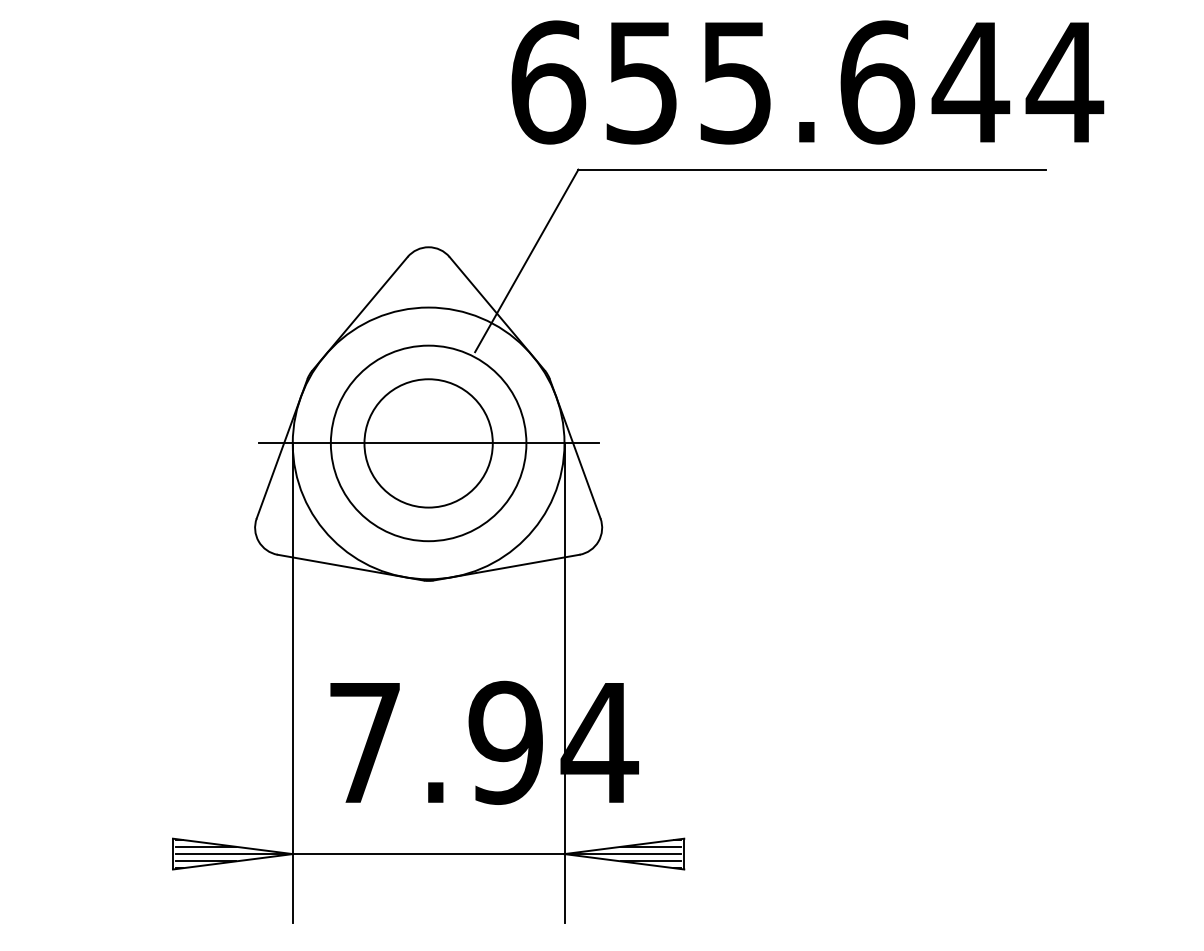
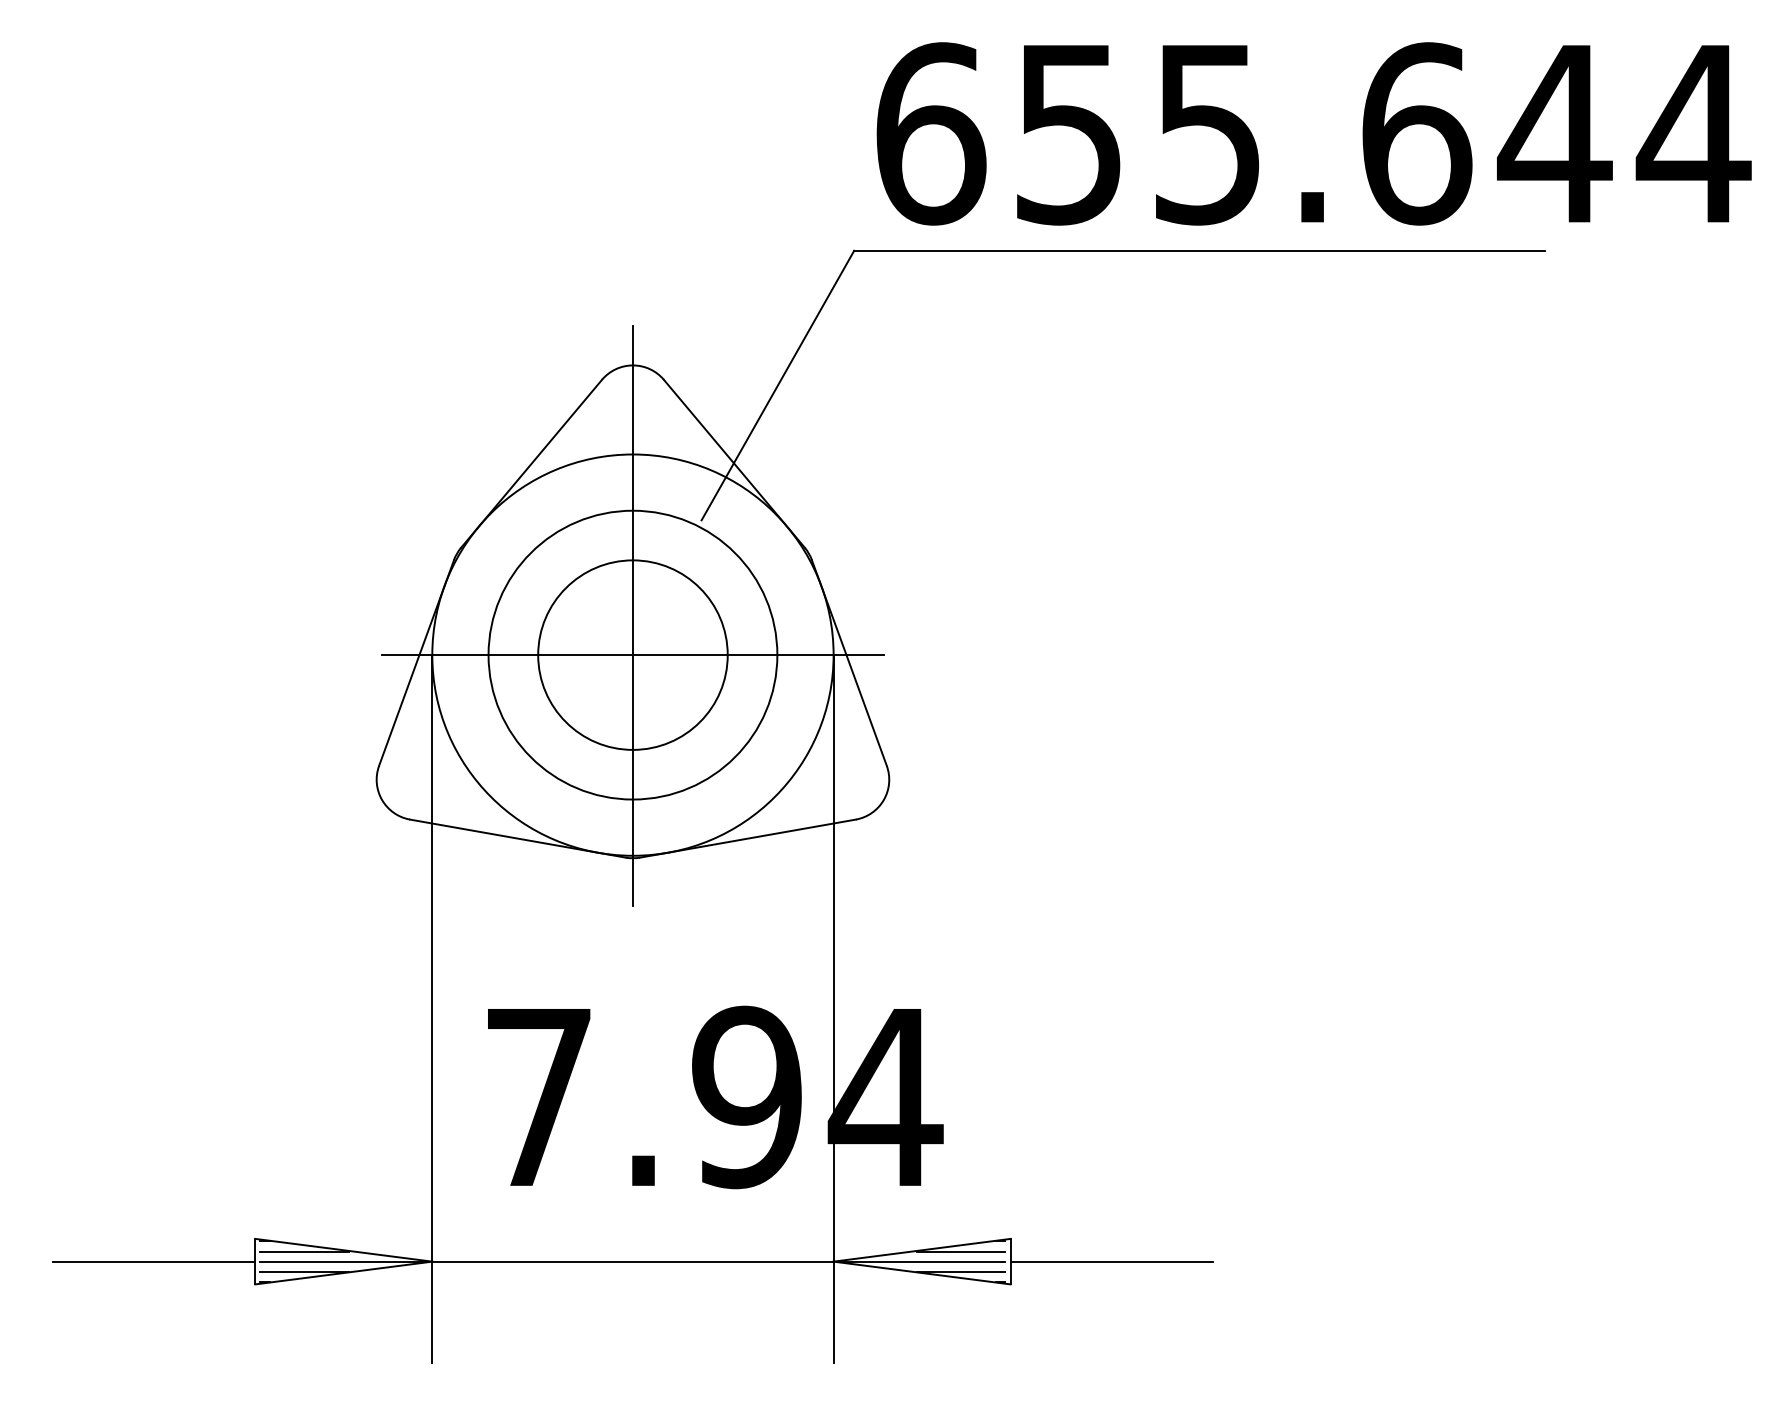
text: (807, 82) -> (1313, 133), moved
line: (428, 416) -> (632, 615), added
line: (104, 854) -> (154, 1262), added
line: (752, 854) -> (1111, 1262), added

